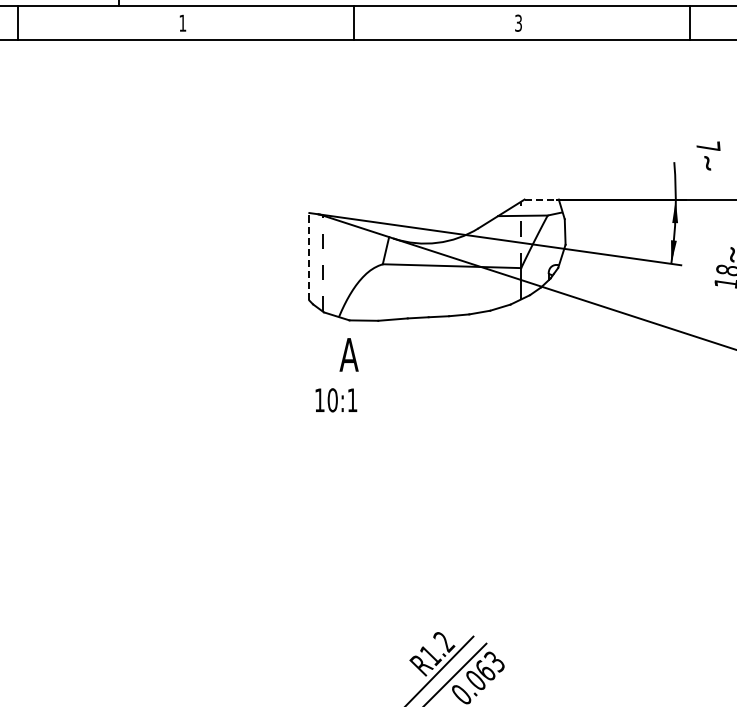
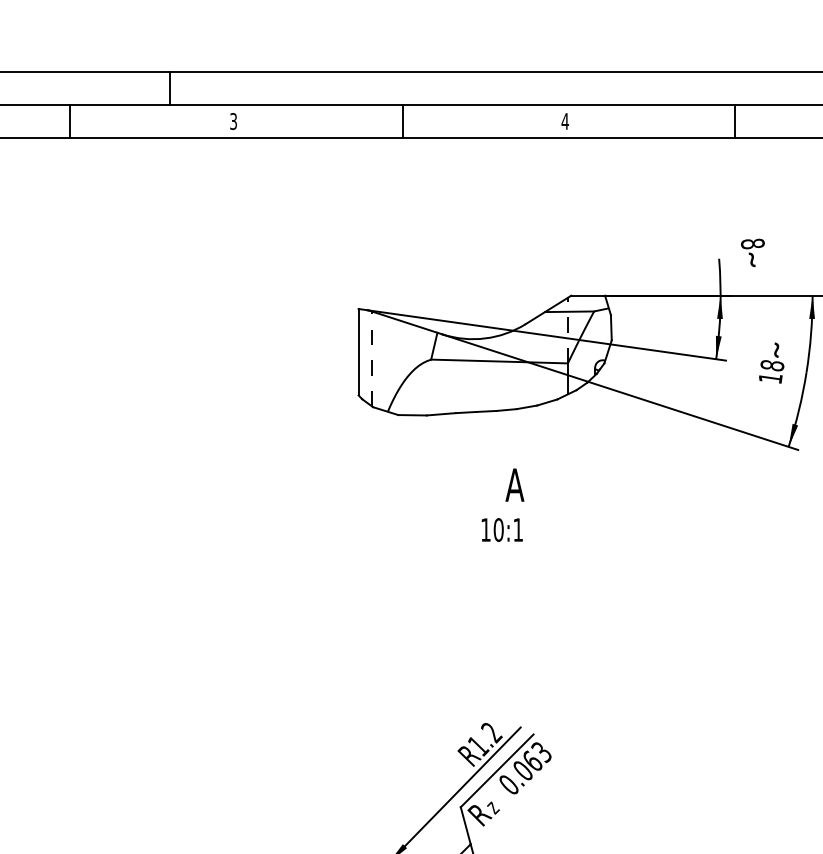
text: (182, 23) -> (233, 121), 1 -> 3
text: (517, 23) -> (564, 121), 3 -> 4
text: (708, 146) -> (752, 243), 7 -> 8
line: (542, 199) -> (588, 295), dashed -> solid
line: (309, 256) -> (358, 351), dashed -> solid
text: (336, 374) -> (502, 504), moved

